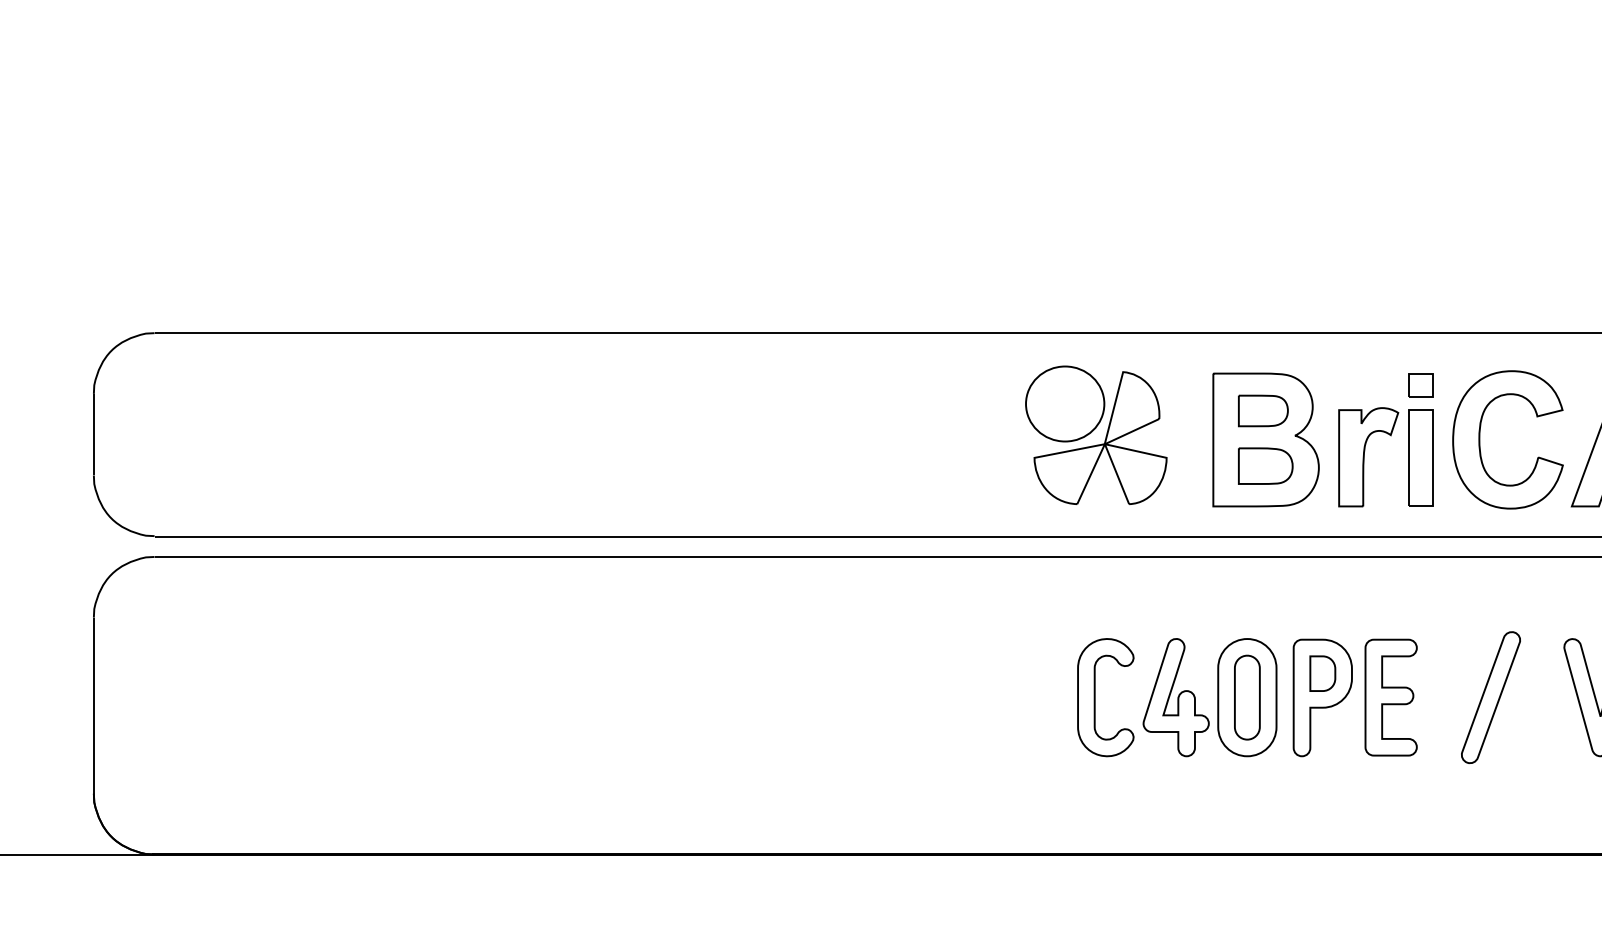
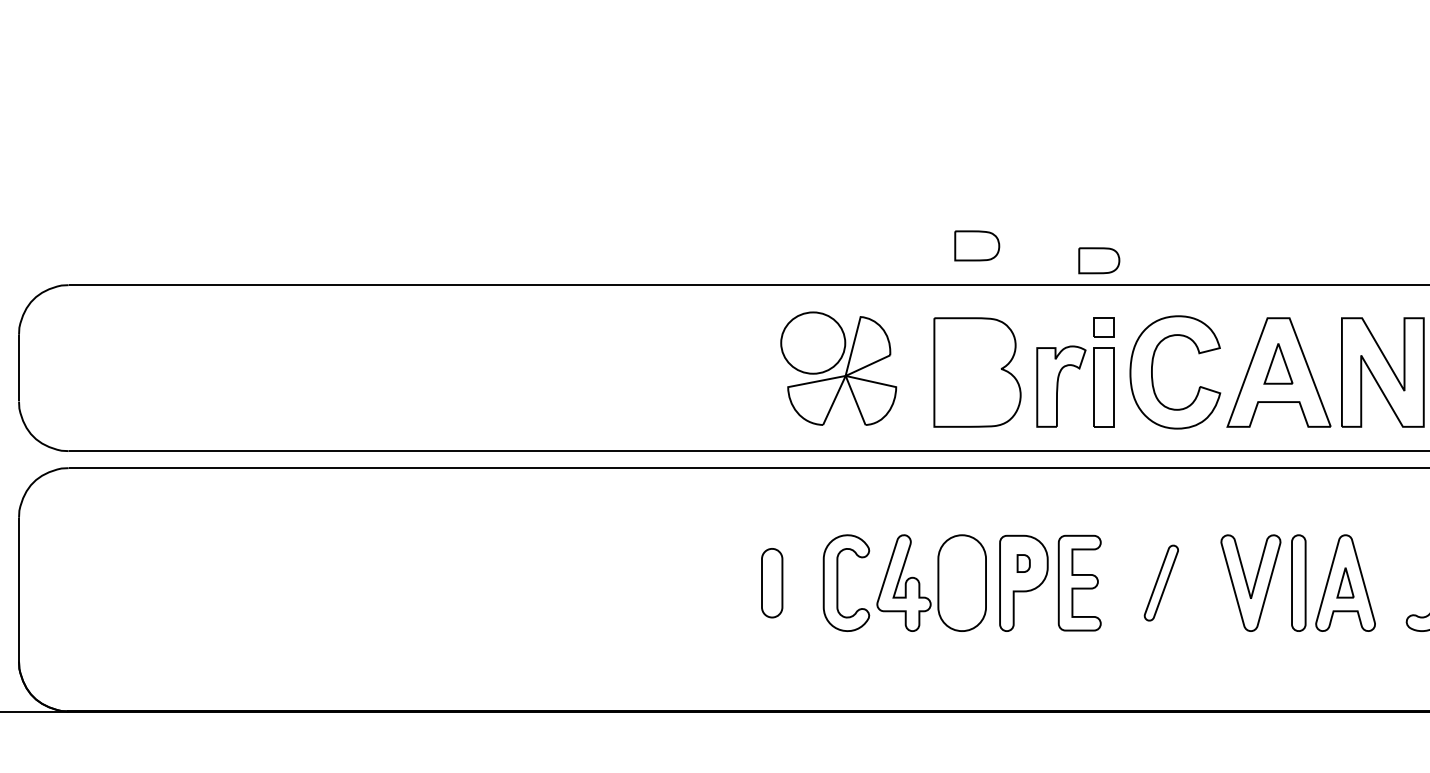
part: (1263, 410) -> (1099, 260), moved
part: (1266, 465) -> (977, 245), moved
part: (1322, 673) -> (1023, 563), size x0.6
part: (1491, 696) -> (1161, 582), size x0.7
part: (1247, 698) -> (772, 583), moved

